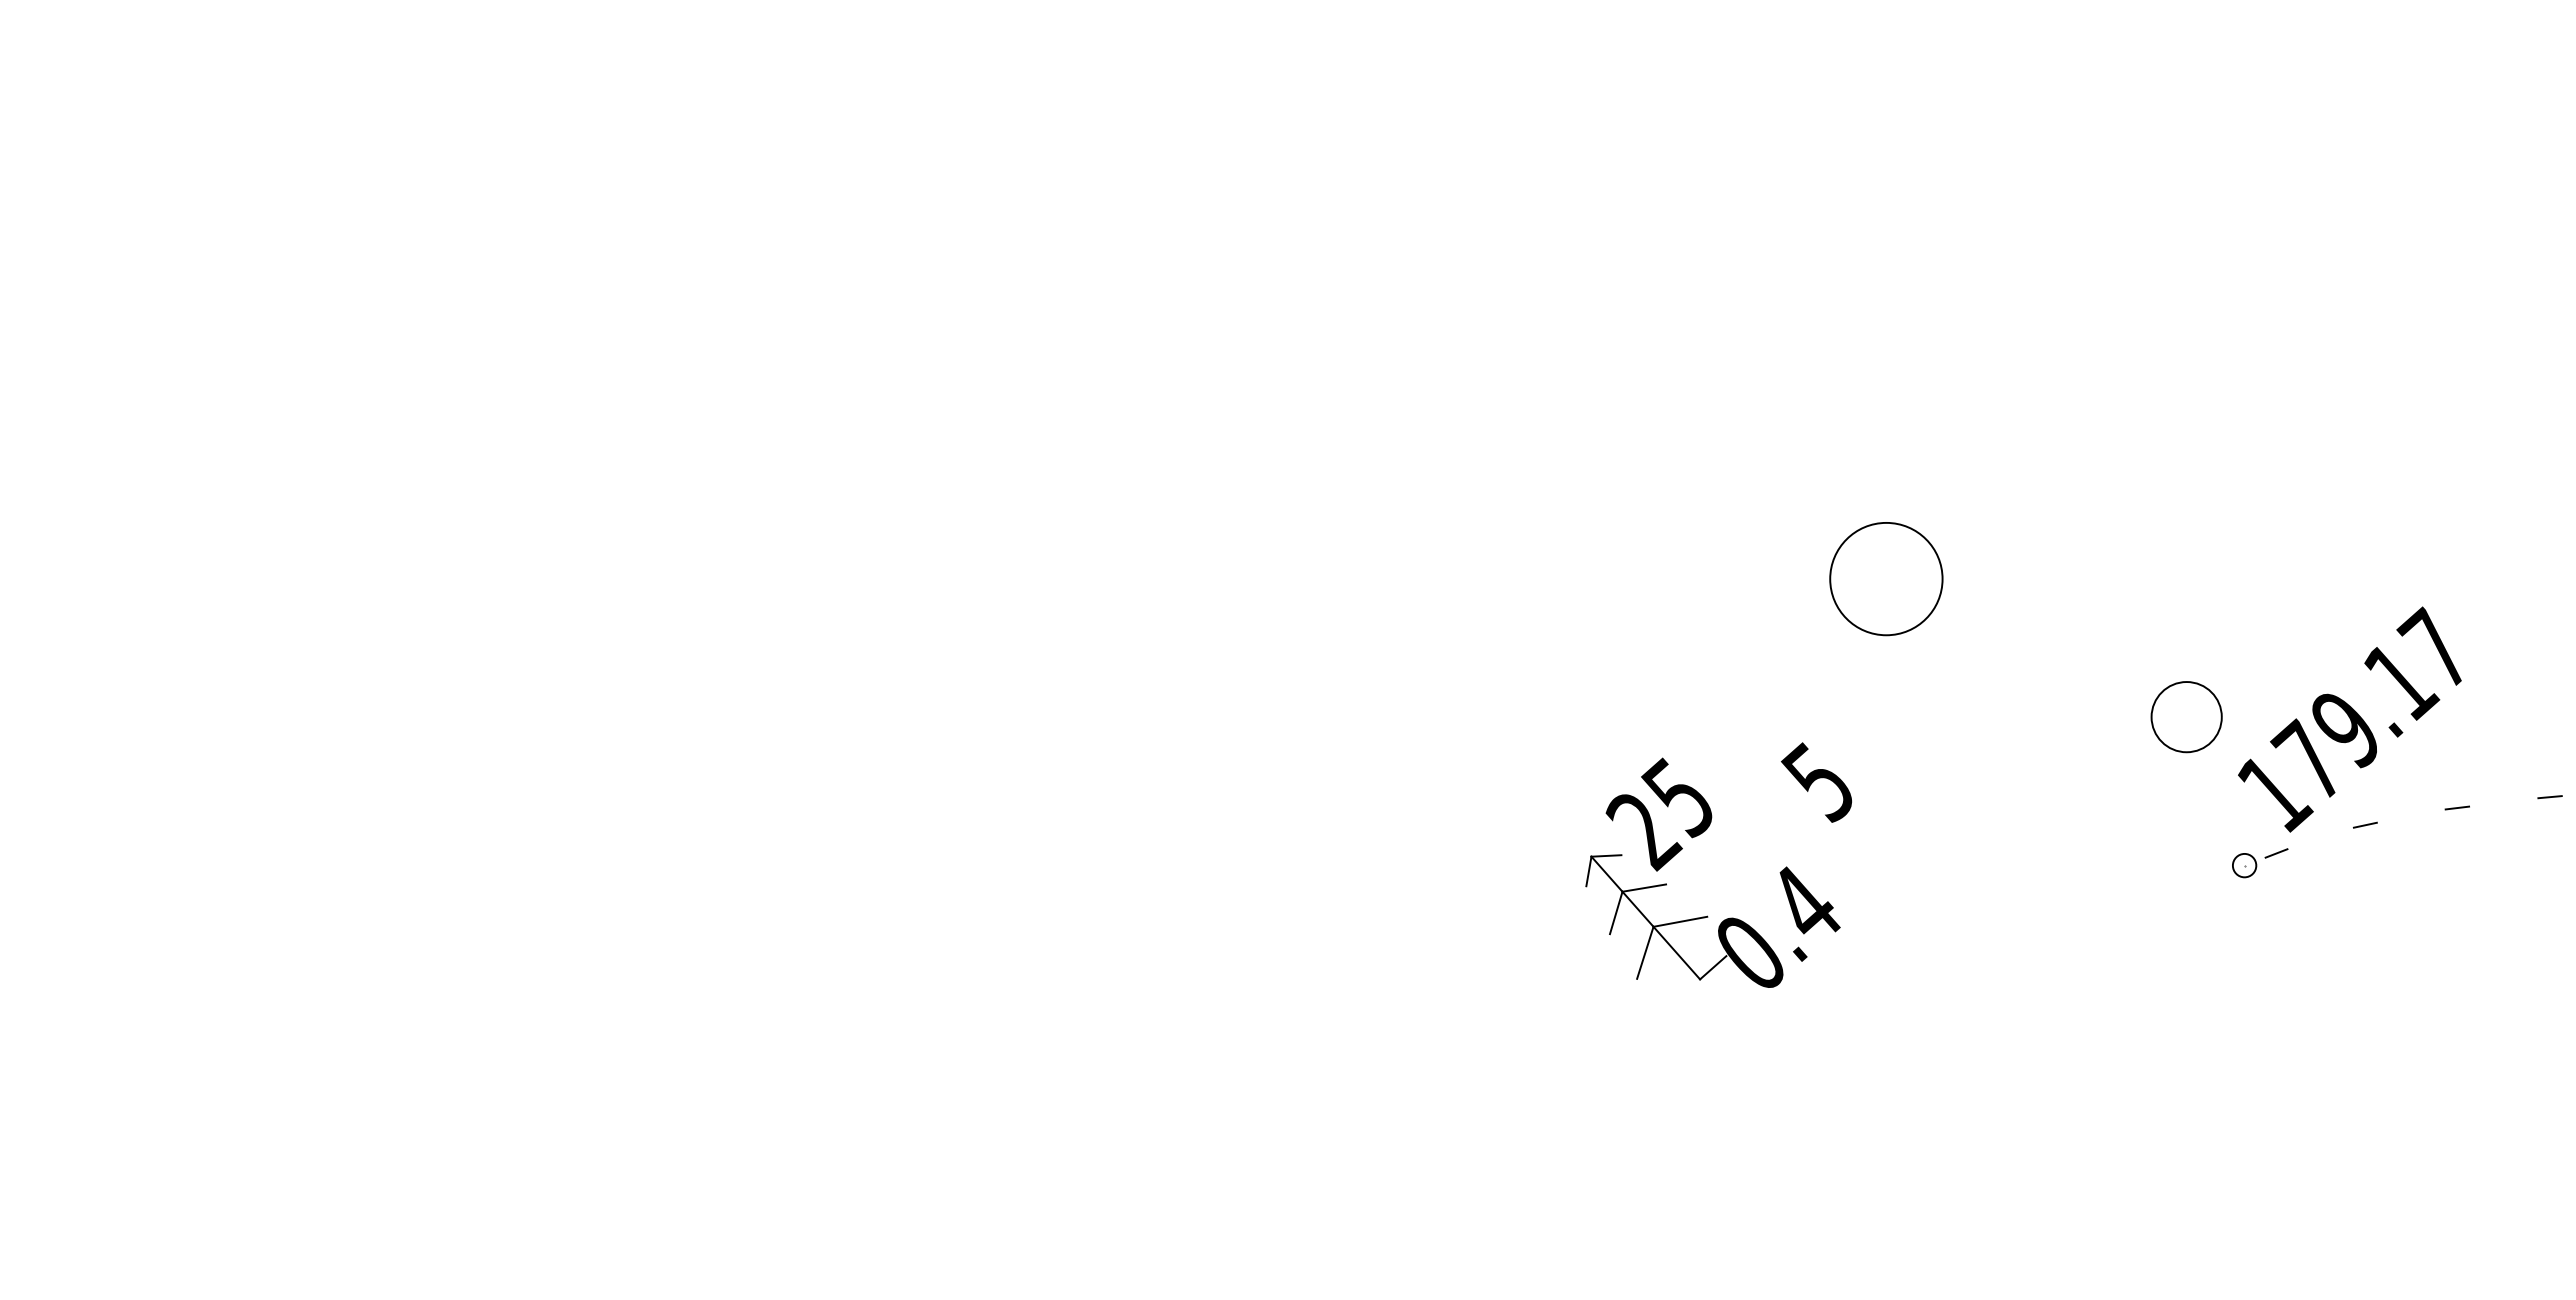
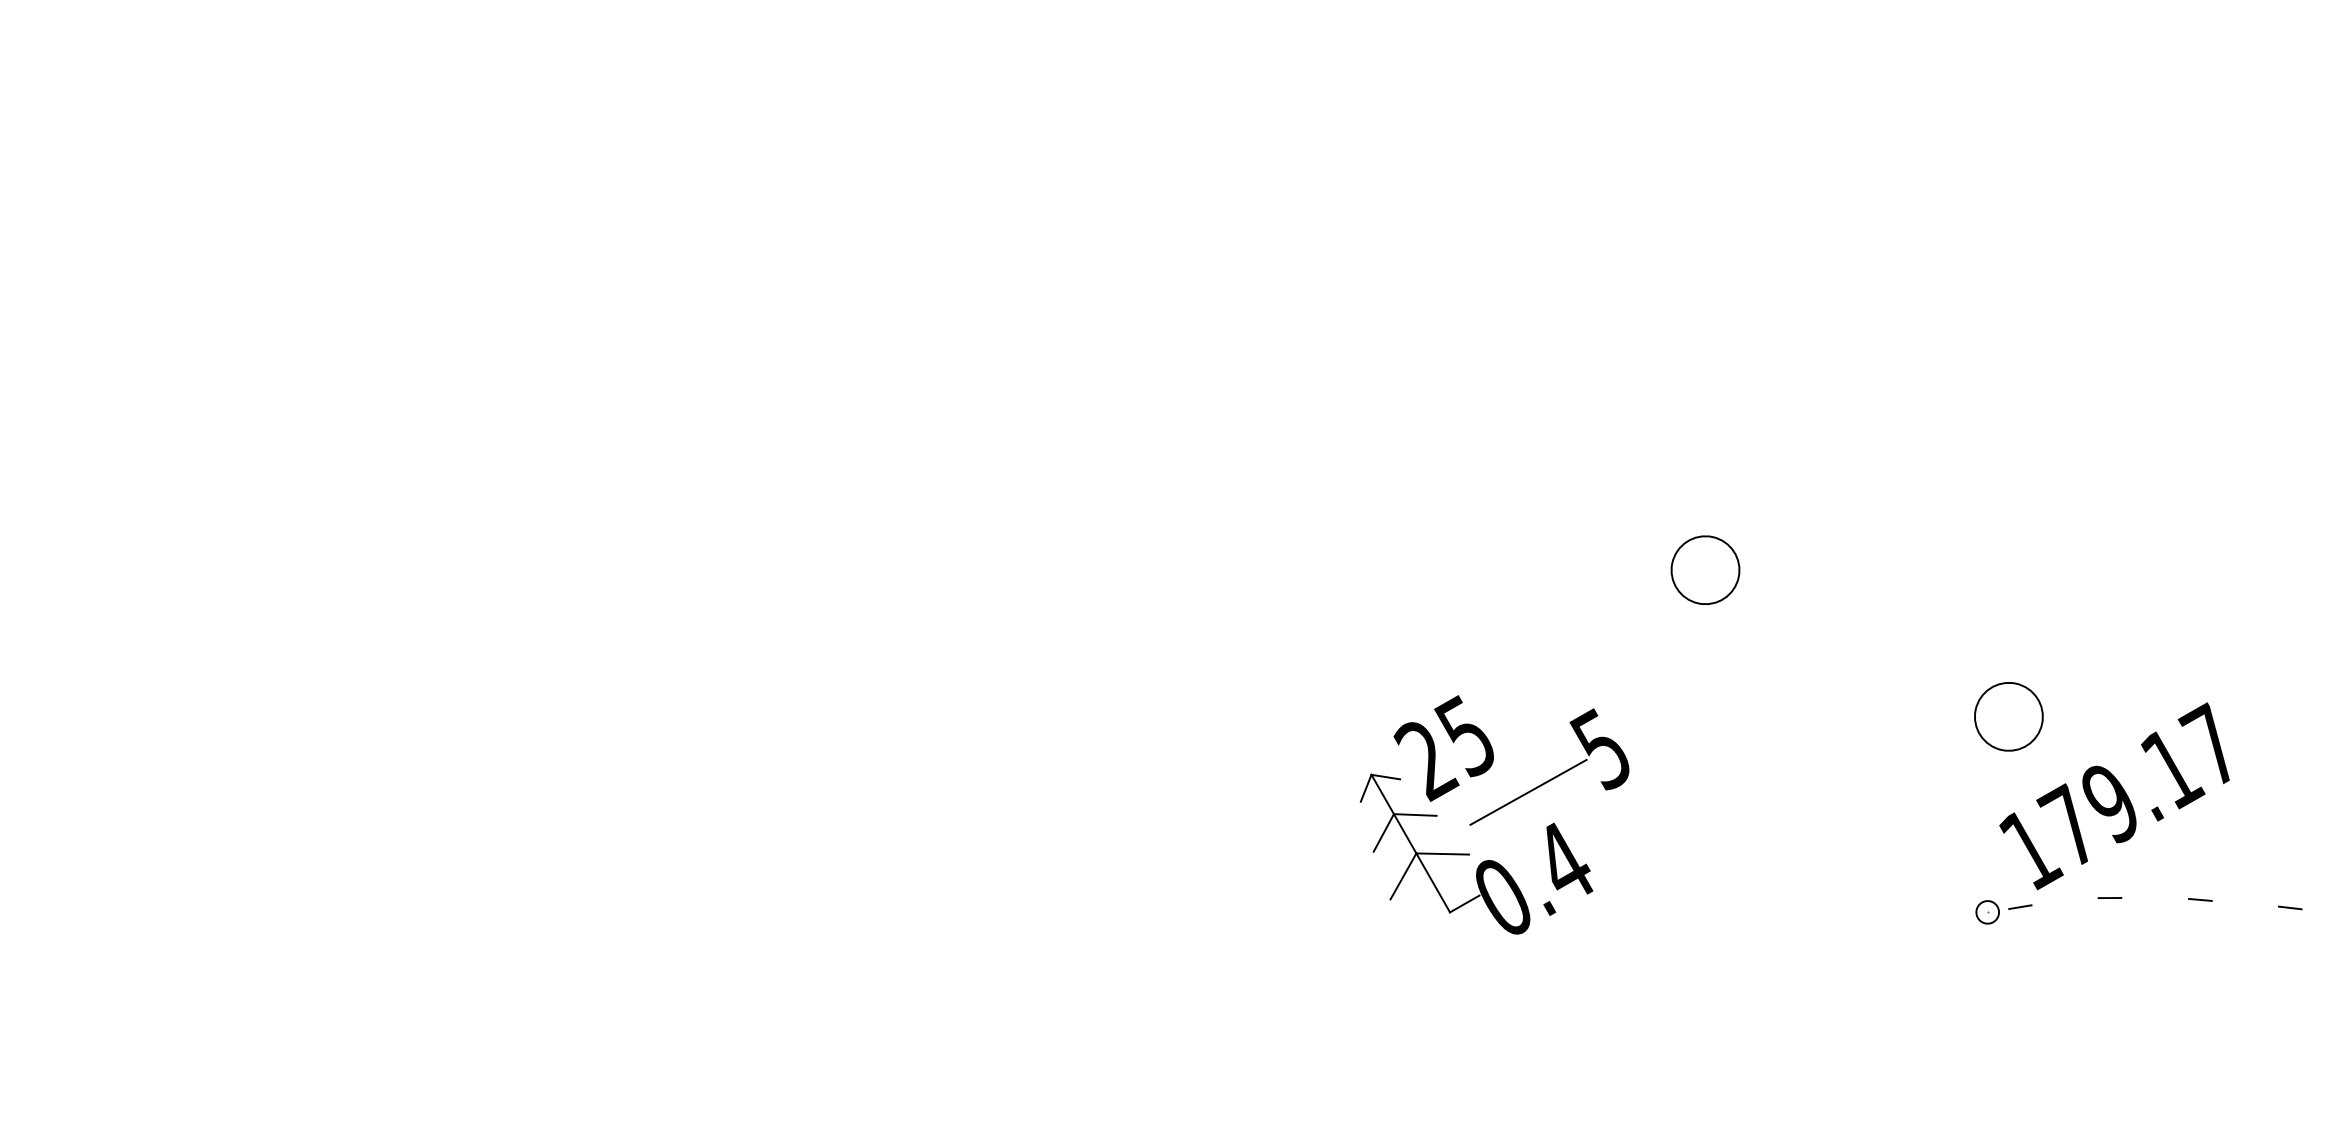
part: (1886, 578) -> (1705, 569), size x0.62
part: (2186, 717) -> (2008, 717), moved
line: (1754, 841) -> (1528, 792), added

